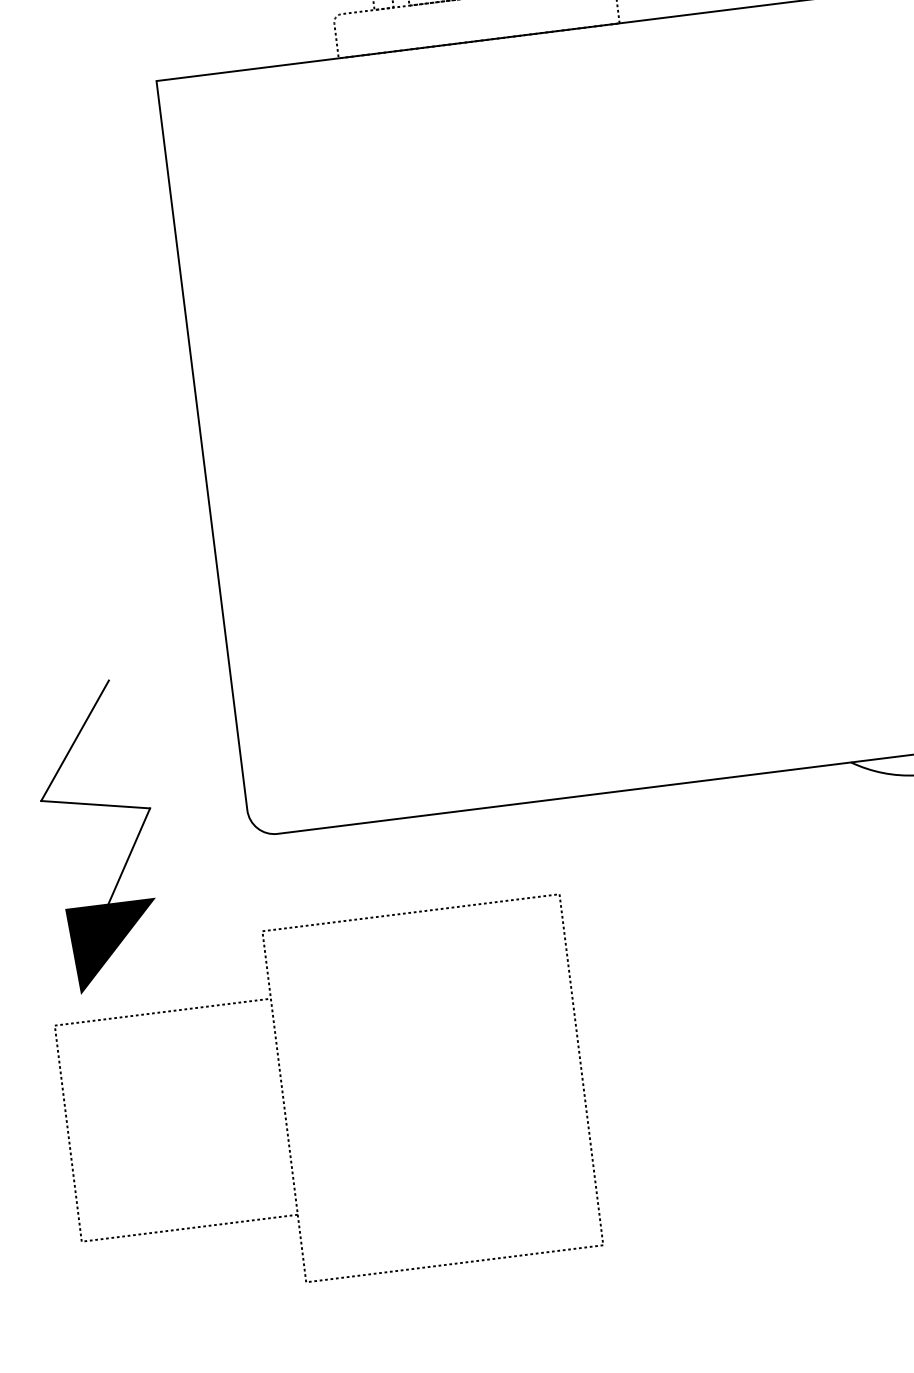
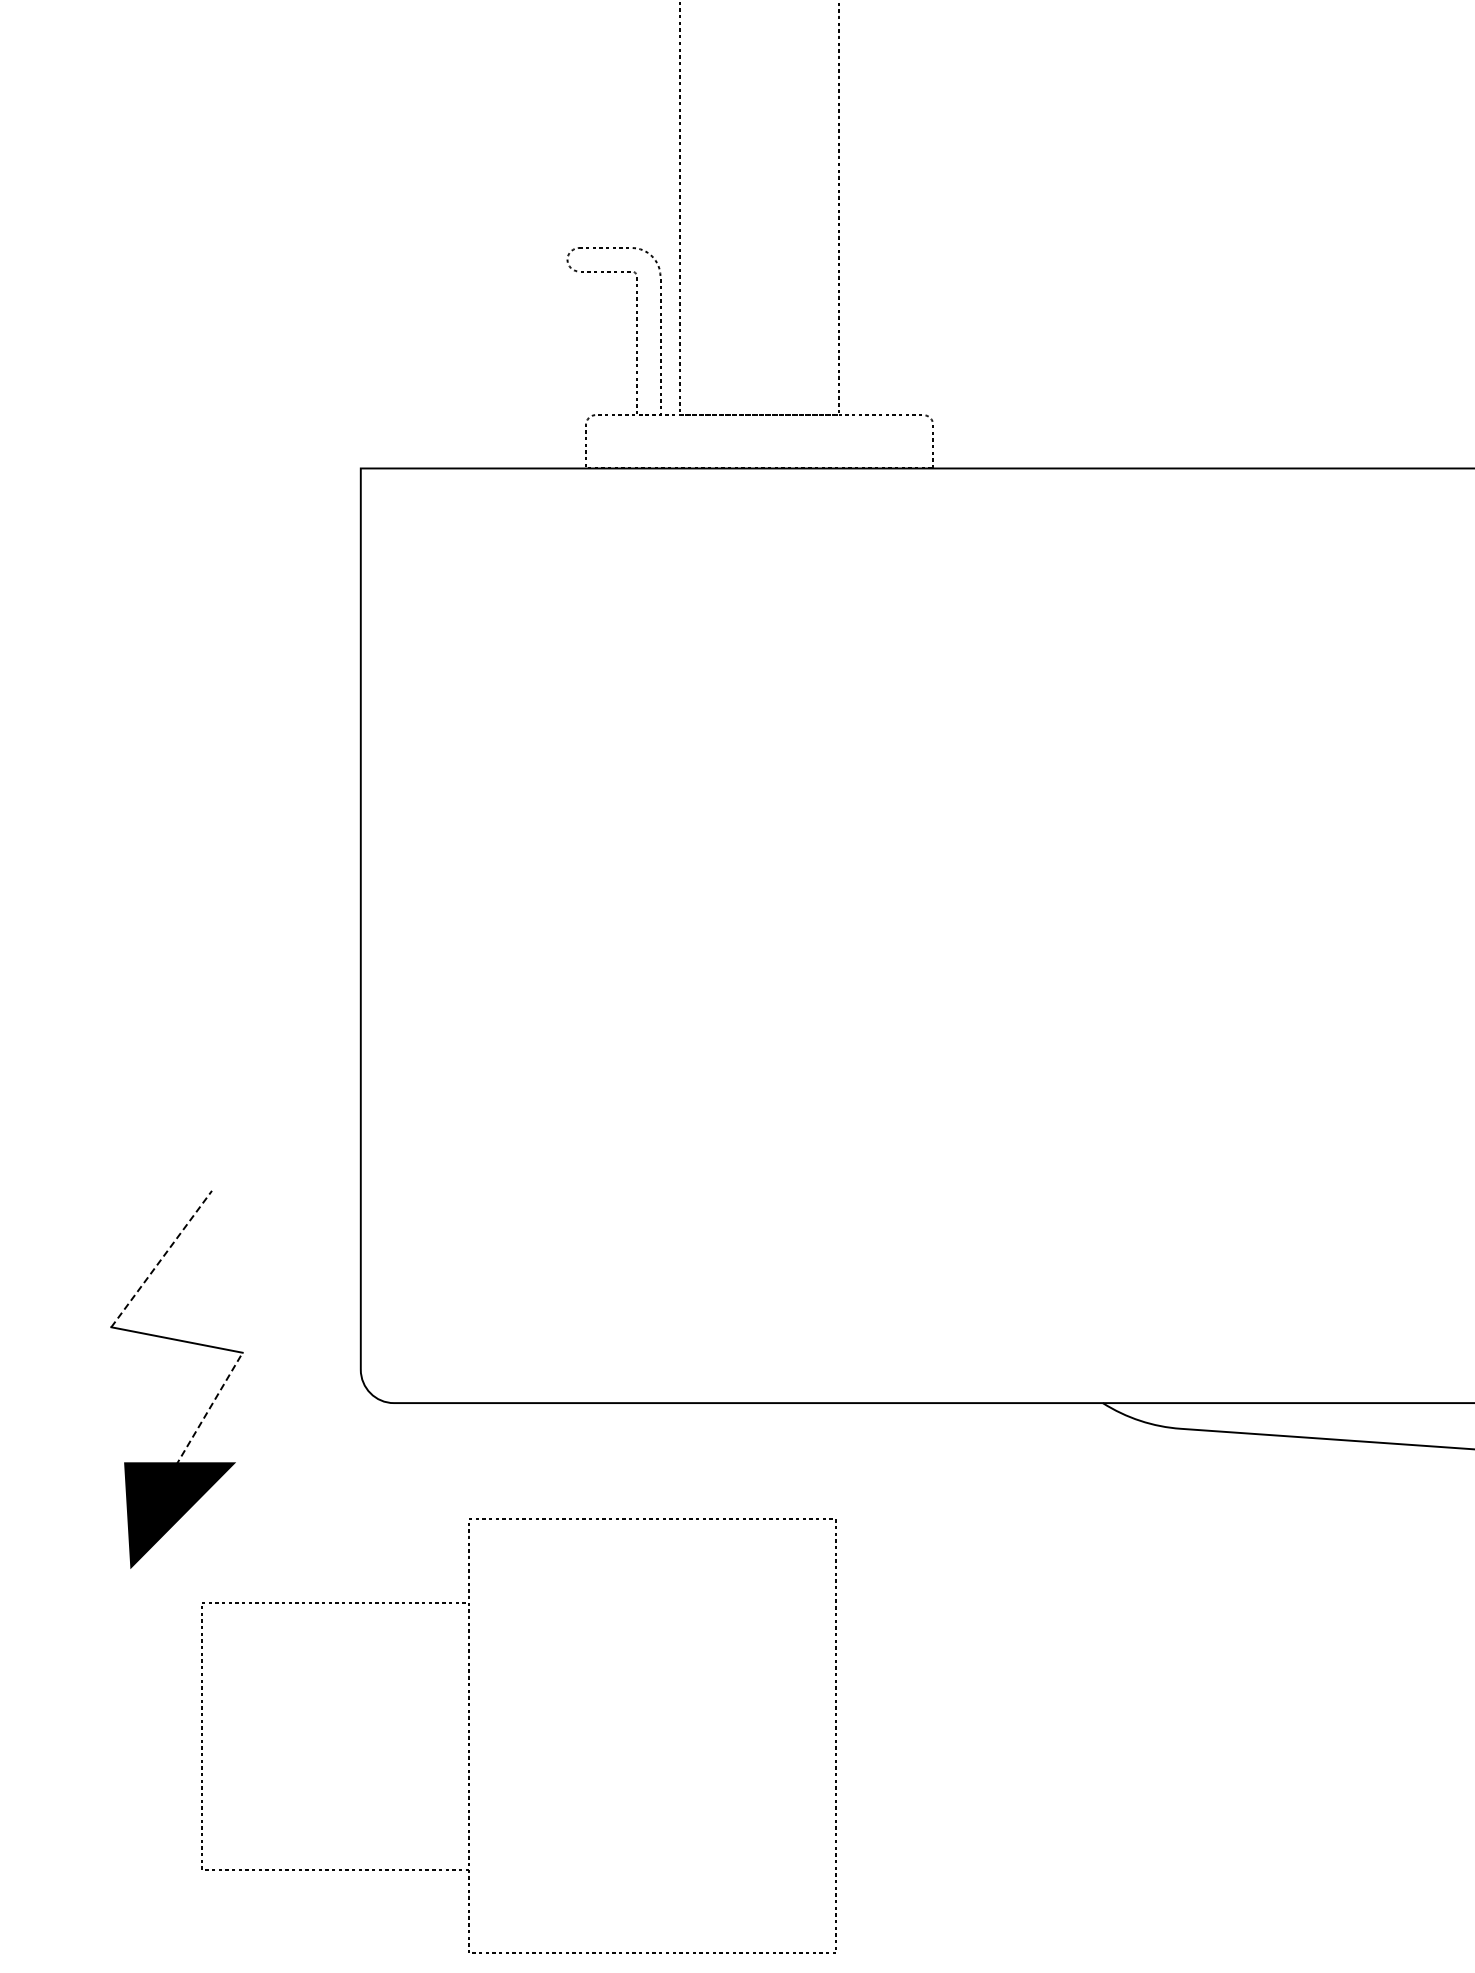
line: (74, 741) -> (161, 1259), solid -> dashed
line: (128, 857) -> (209, 1409), solid -> dashed
part: (284, 1106) -> (469, 1736), moved

